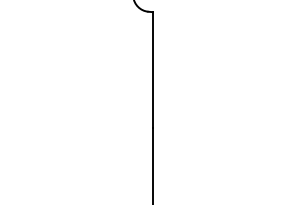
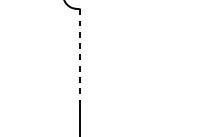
line: (152, 70) -> (79, 57), solid -> dashed

